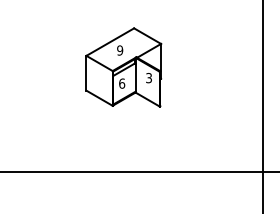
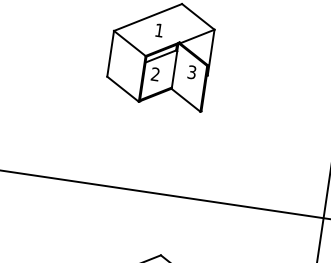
text: (120, 50) -> (159, 30), 9 -> 1
text: (122, 83) -> (156, 74), 6 -> 2

